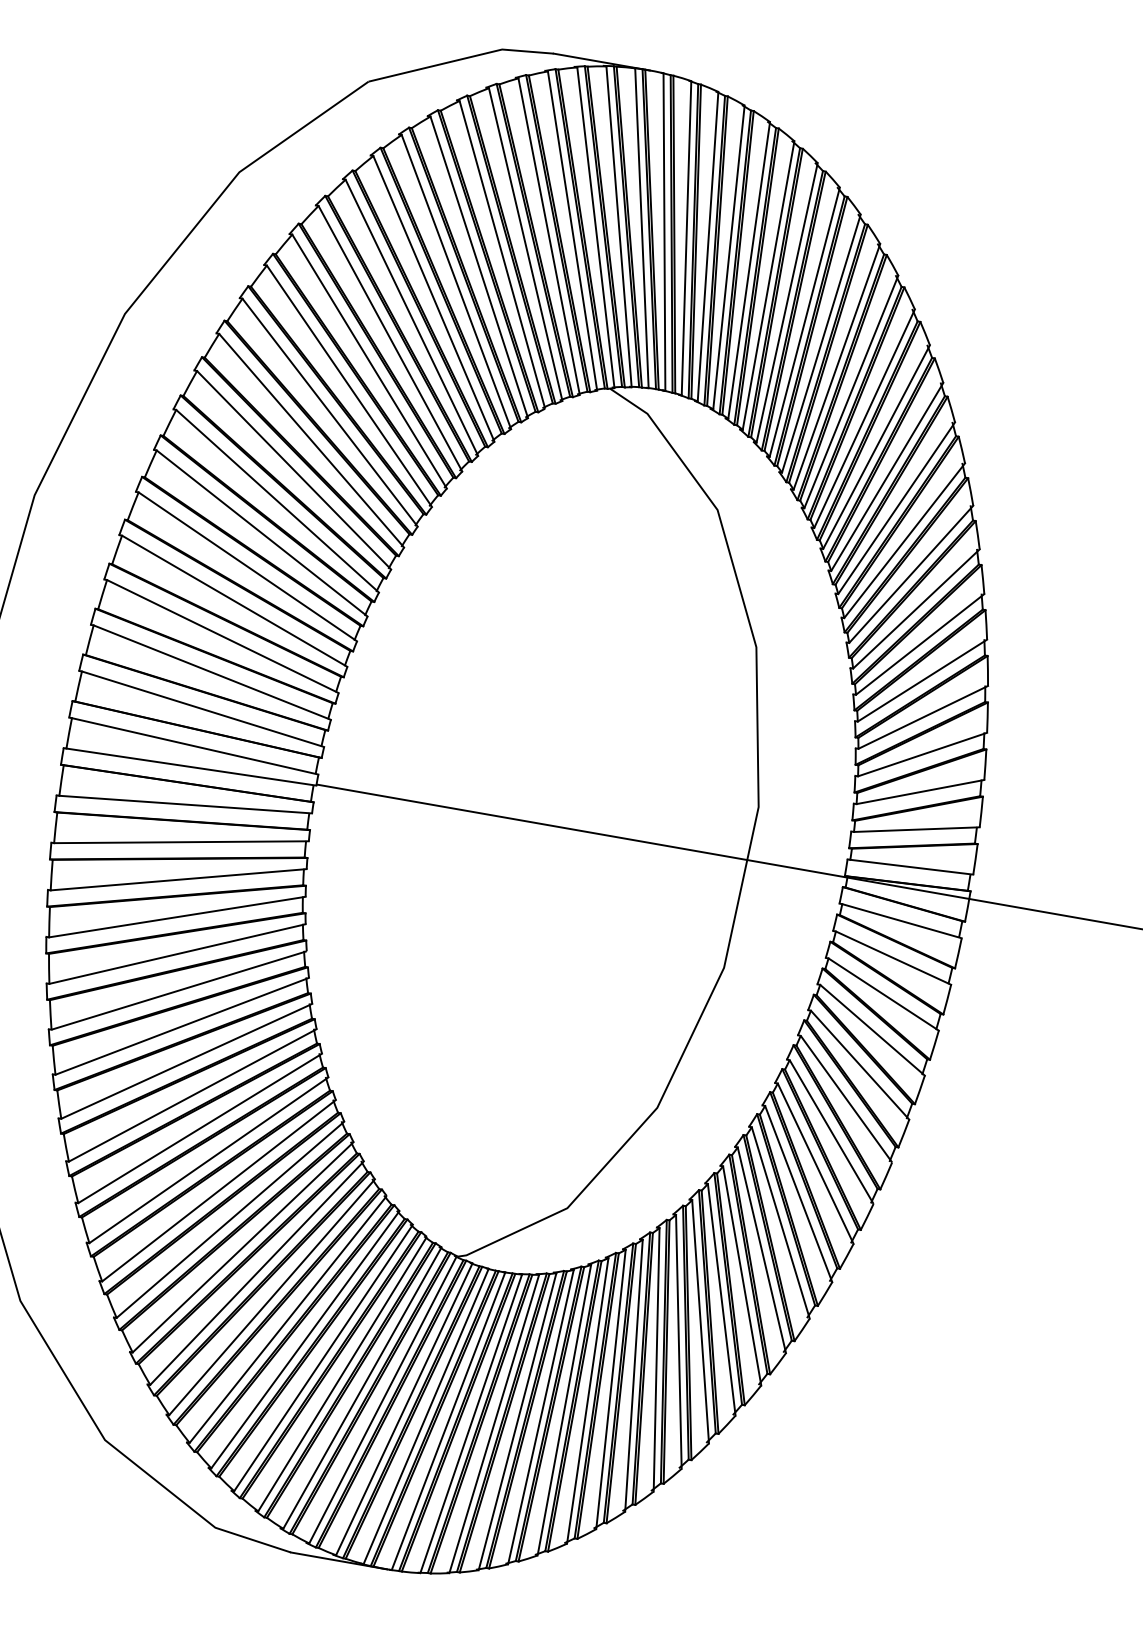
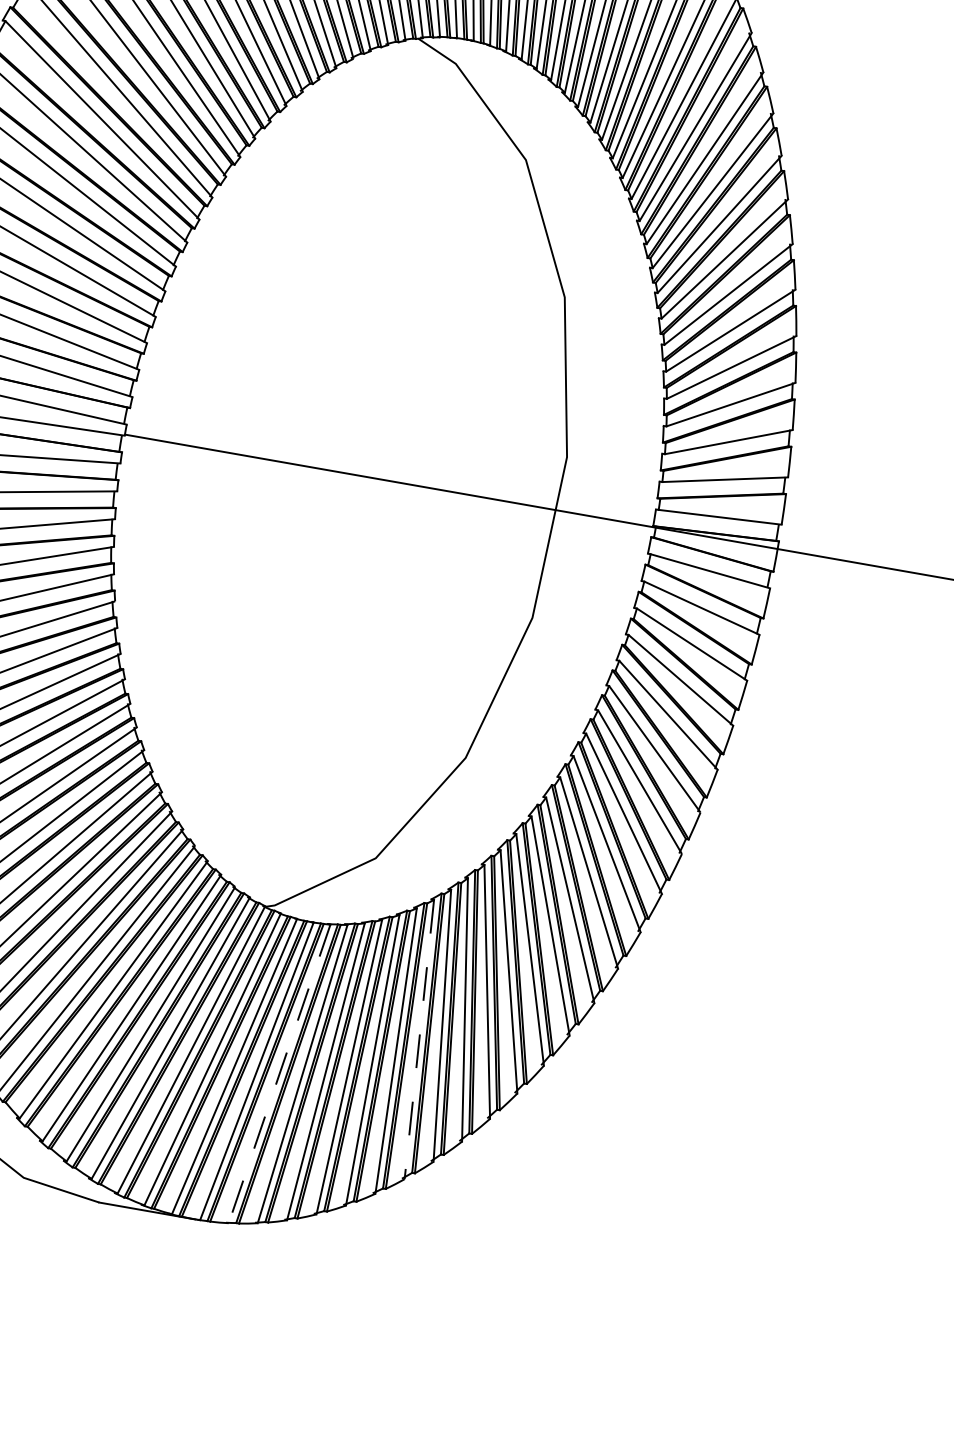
line: (610, 1389) -> (418, 1039), solid -> dashed
line: (471, 1423) -> (279, 1073), solid -> dashed

